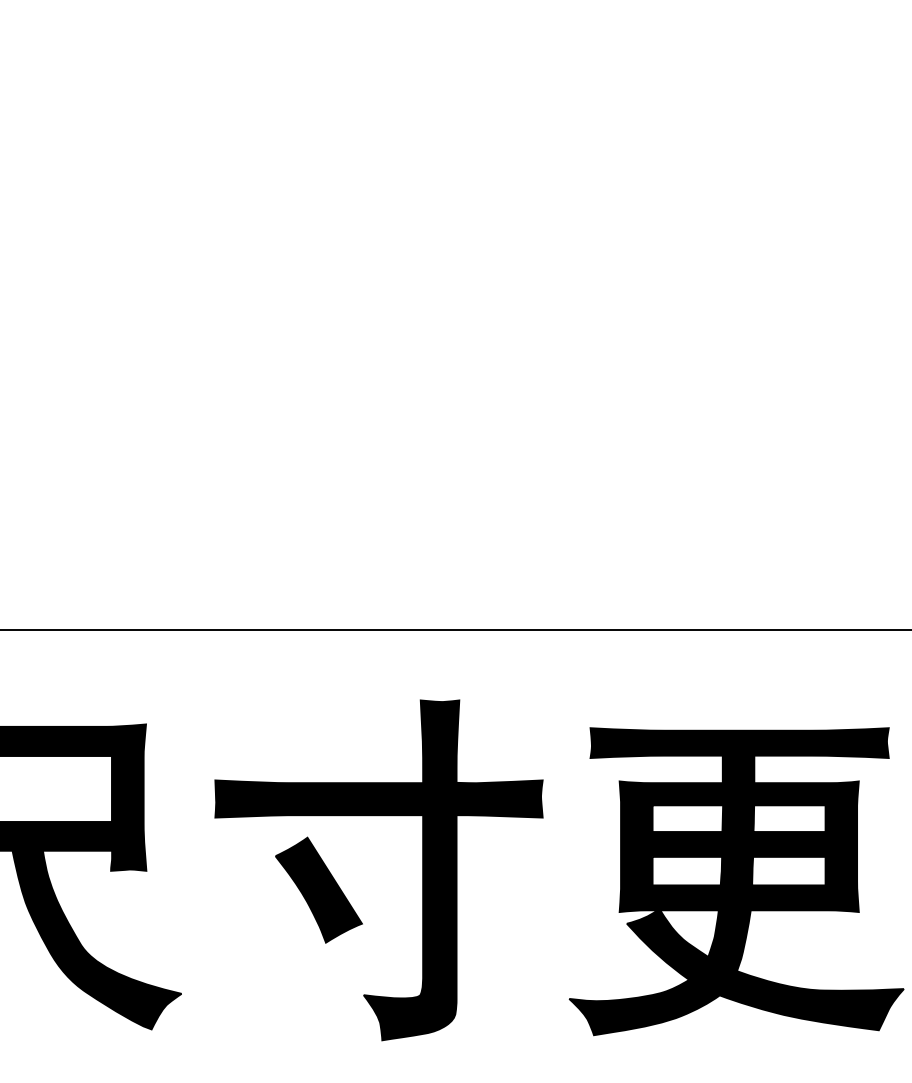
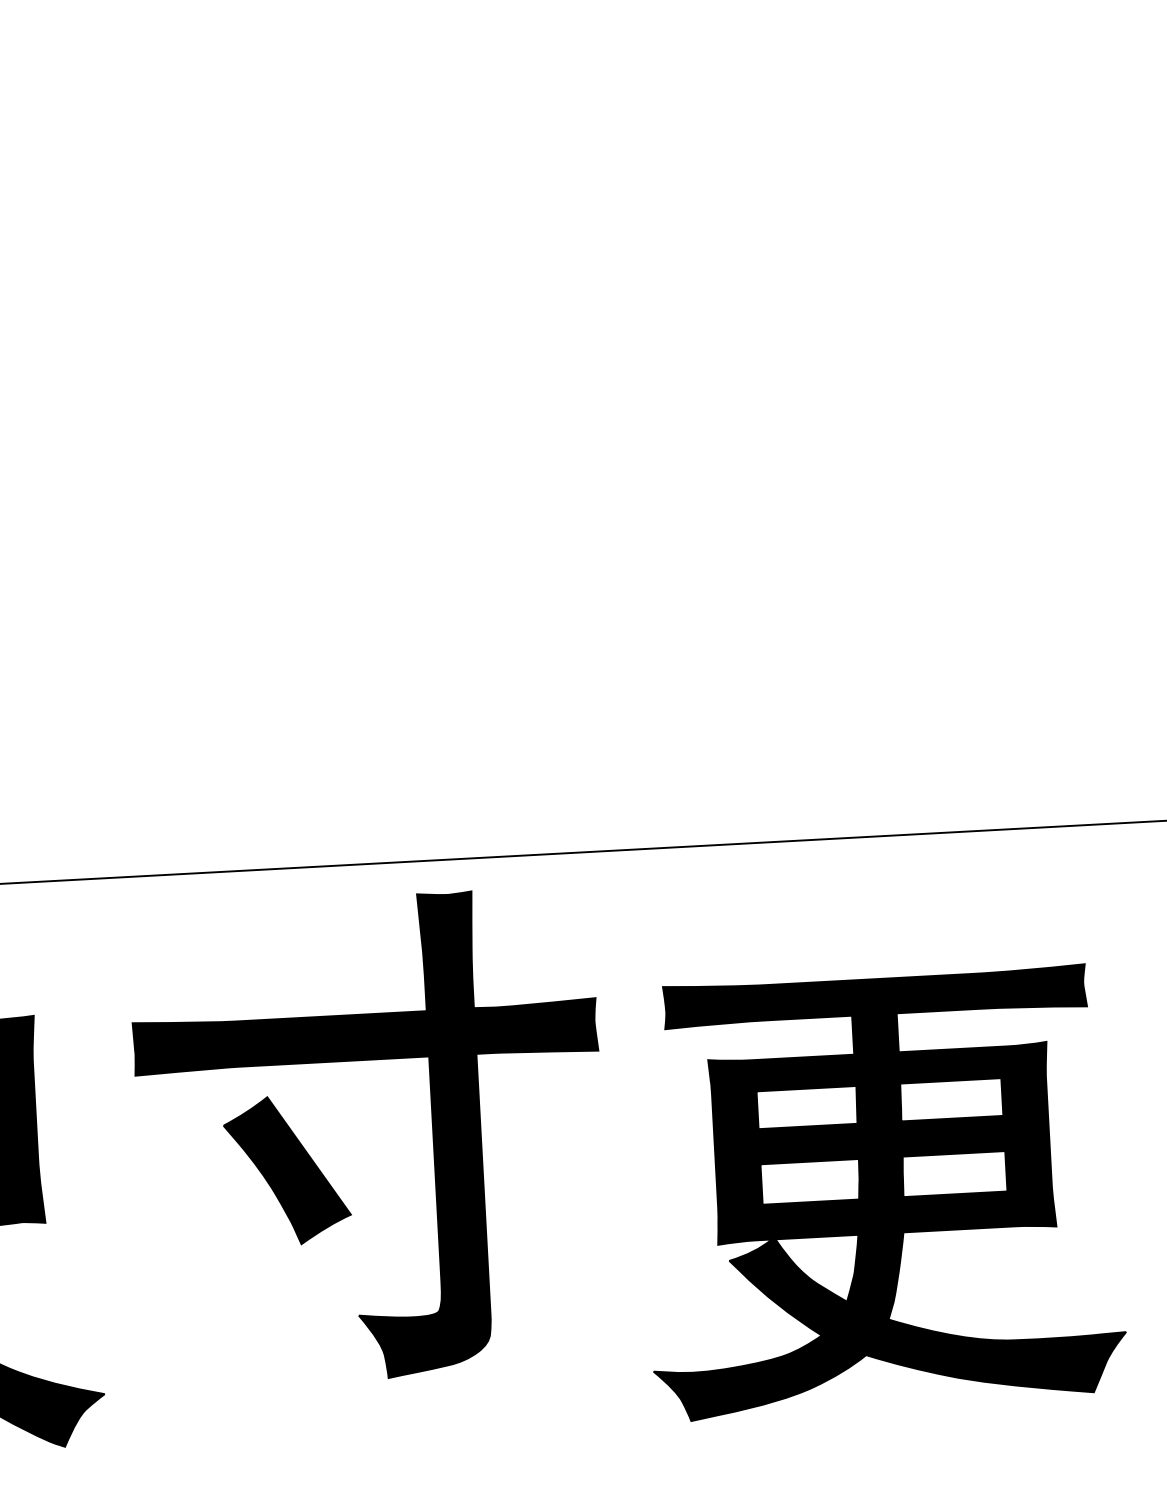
part: (343, 892) -> (322, 1171), moved

